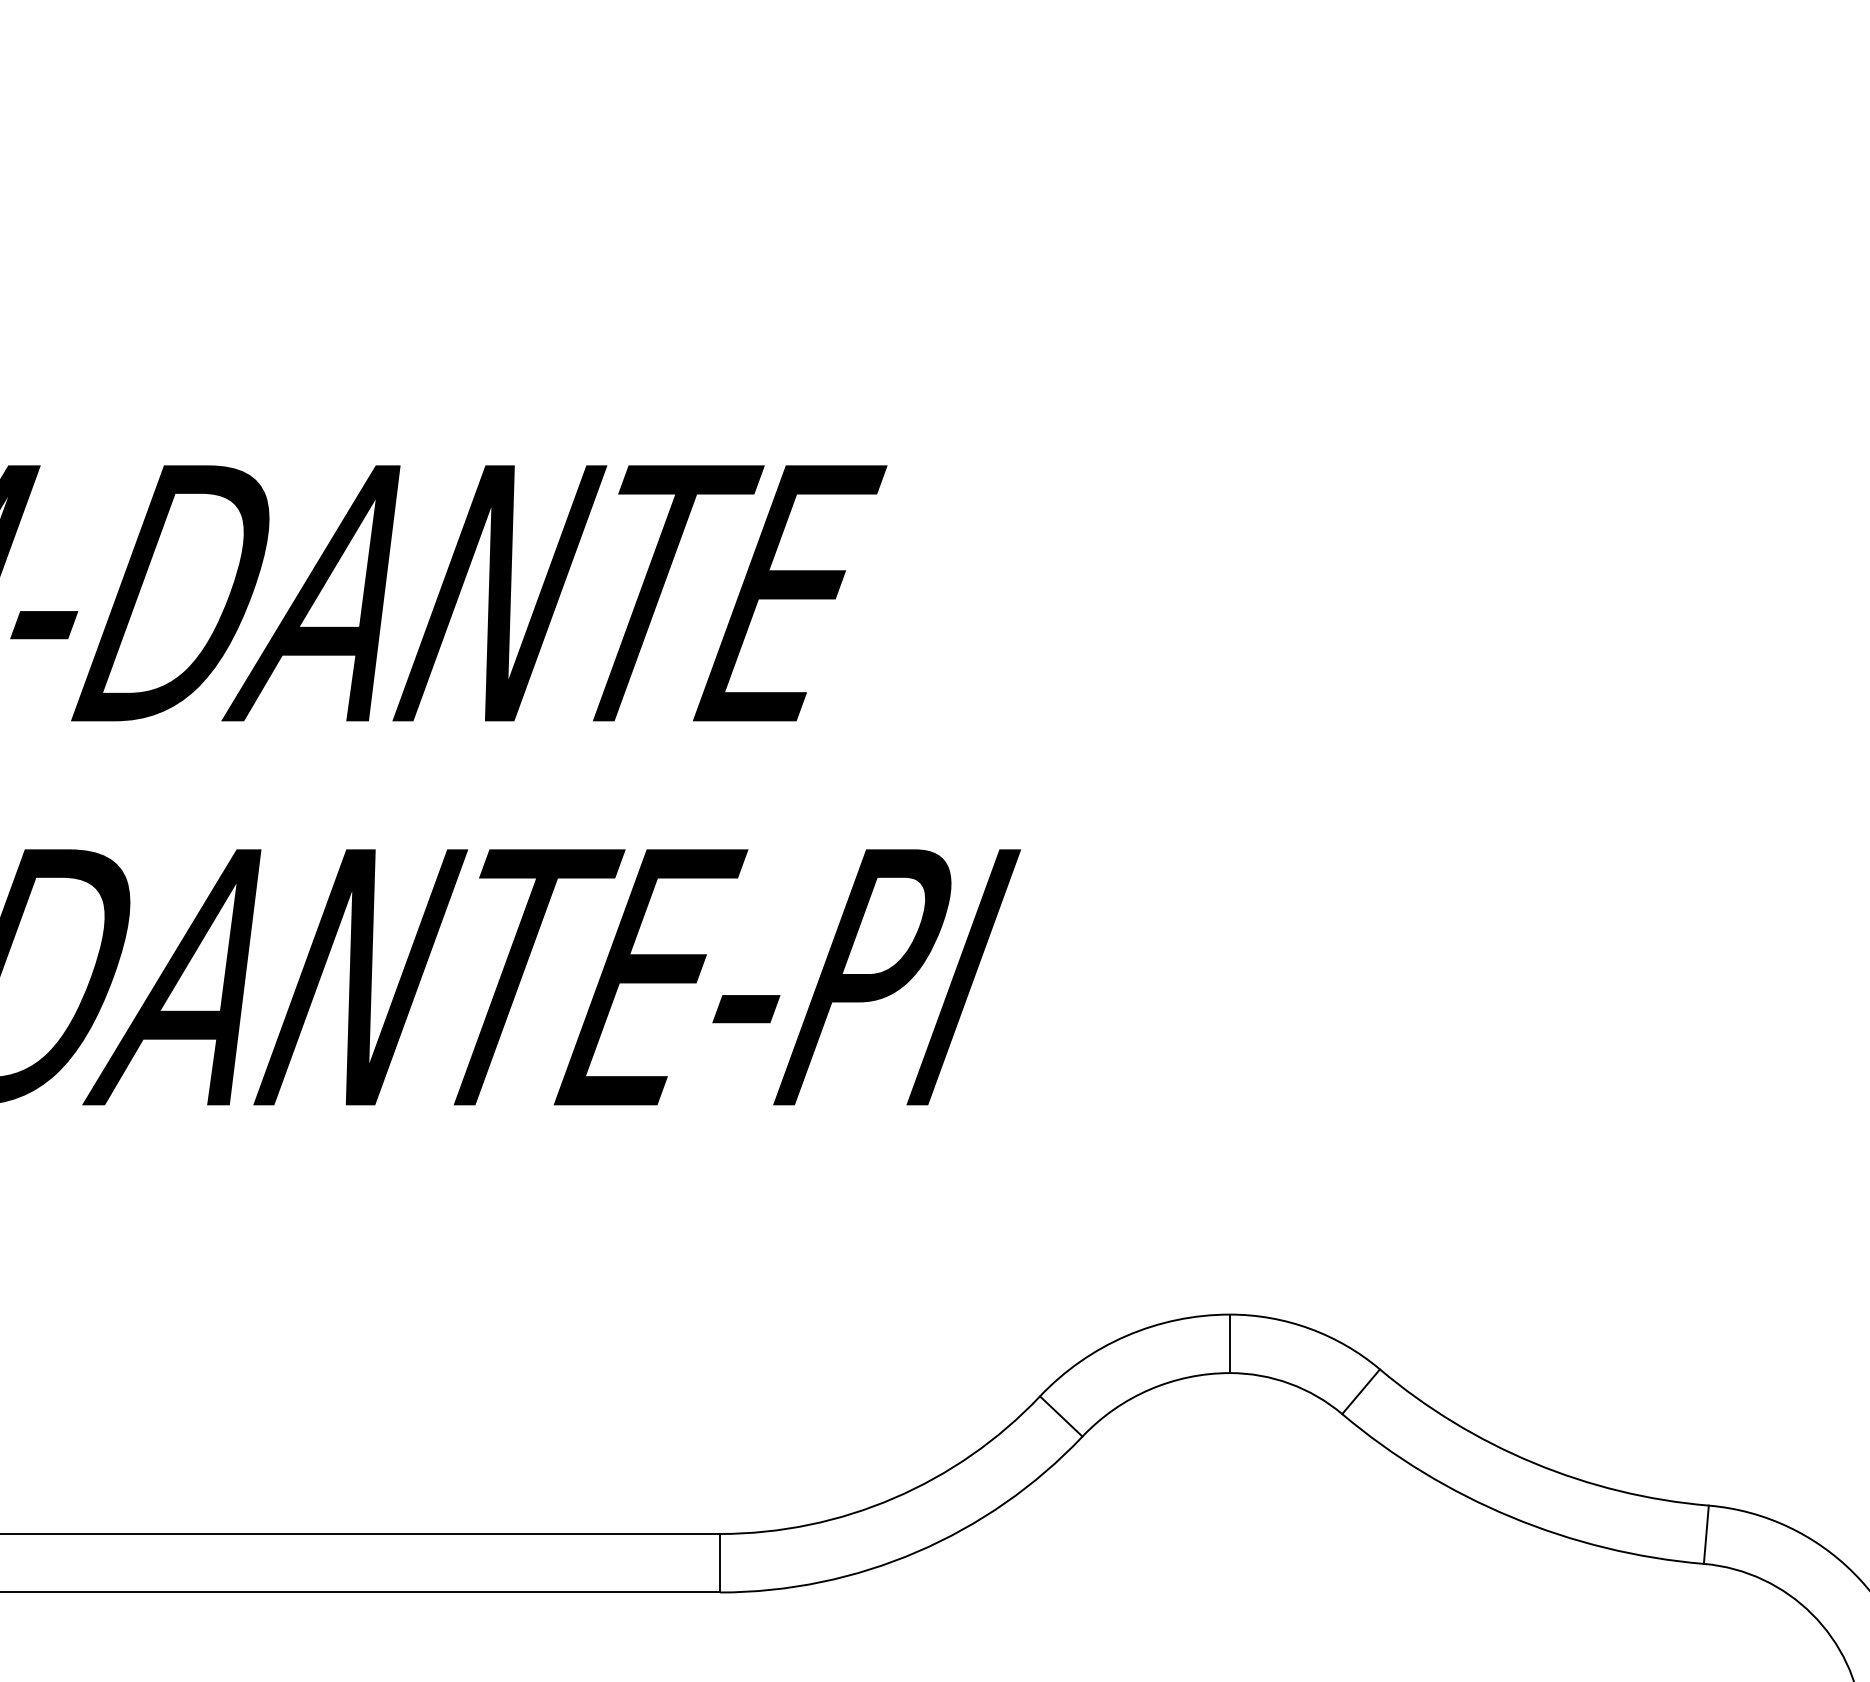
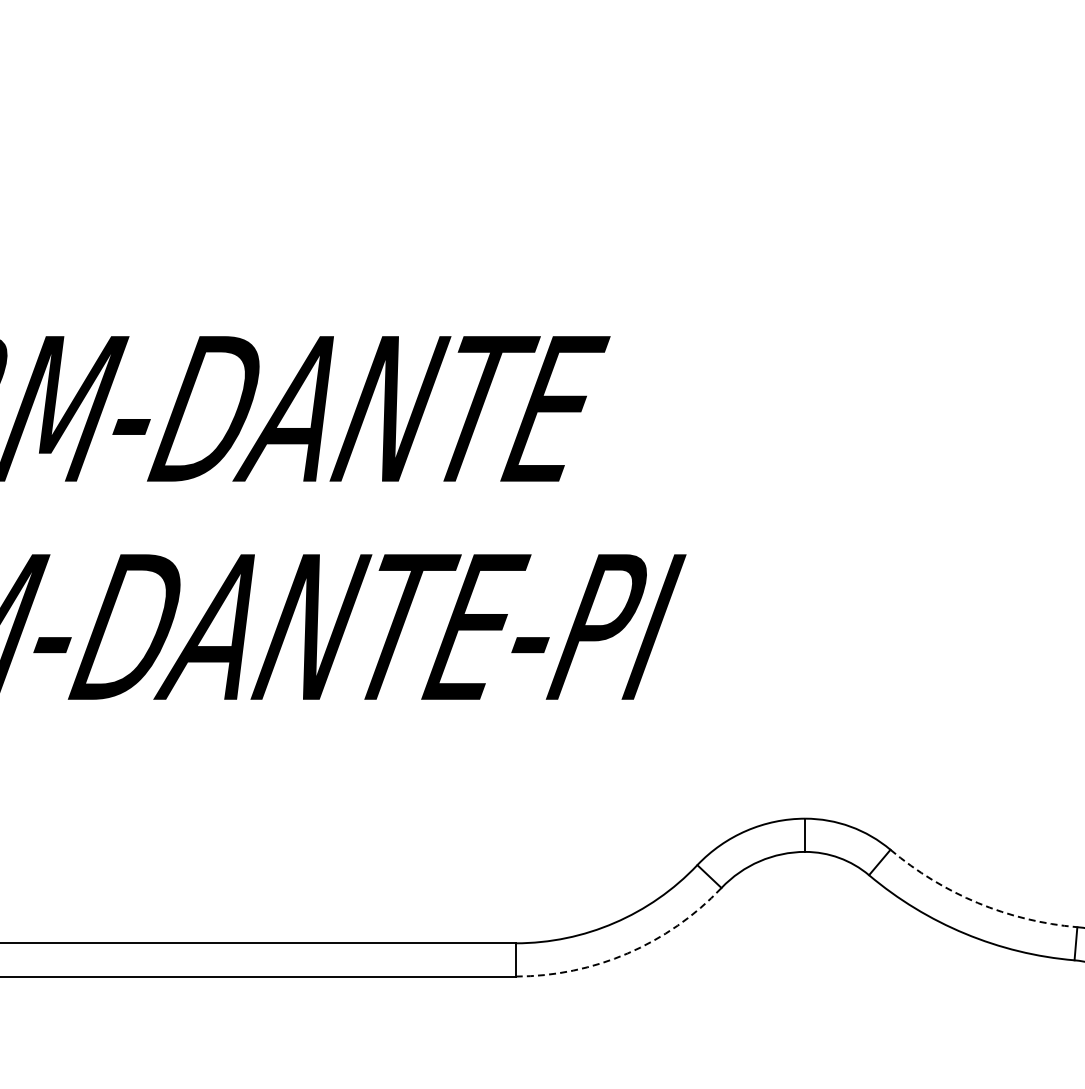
arc: (1533, 1463) -> (977, 903), solid -> dashed
arc: (917, 1551) -> (627, 953), solid -> dashed

